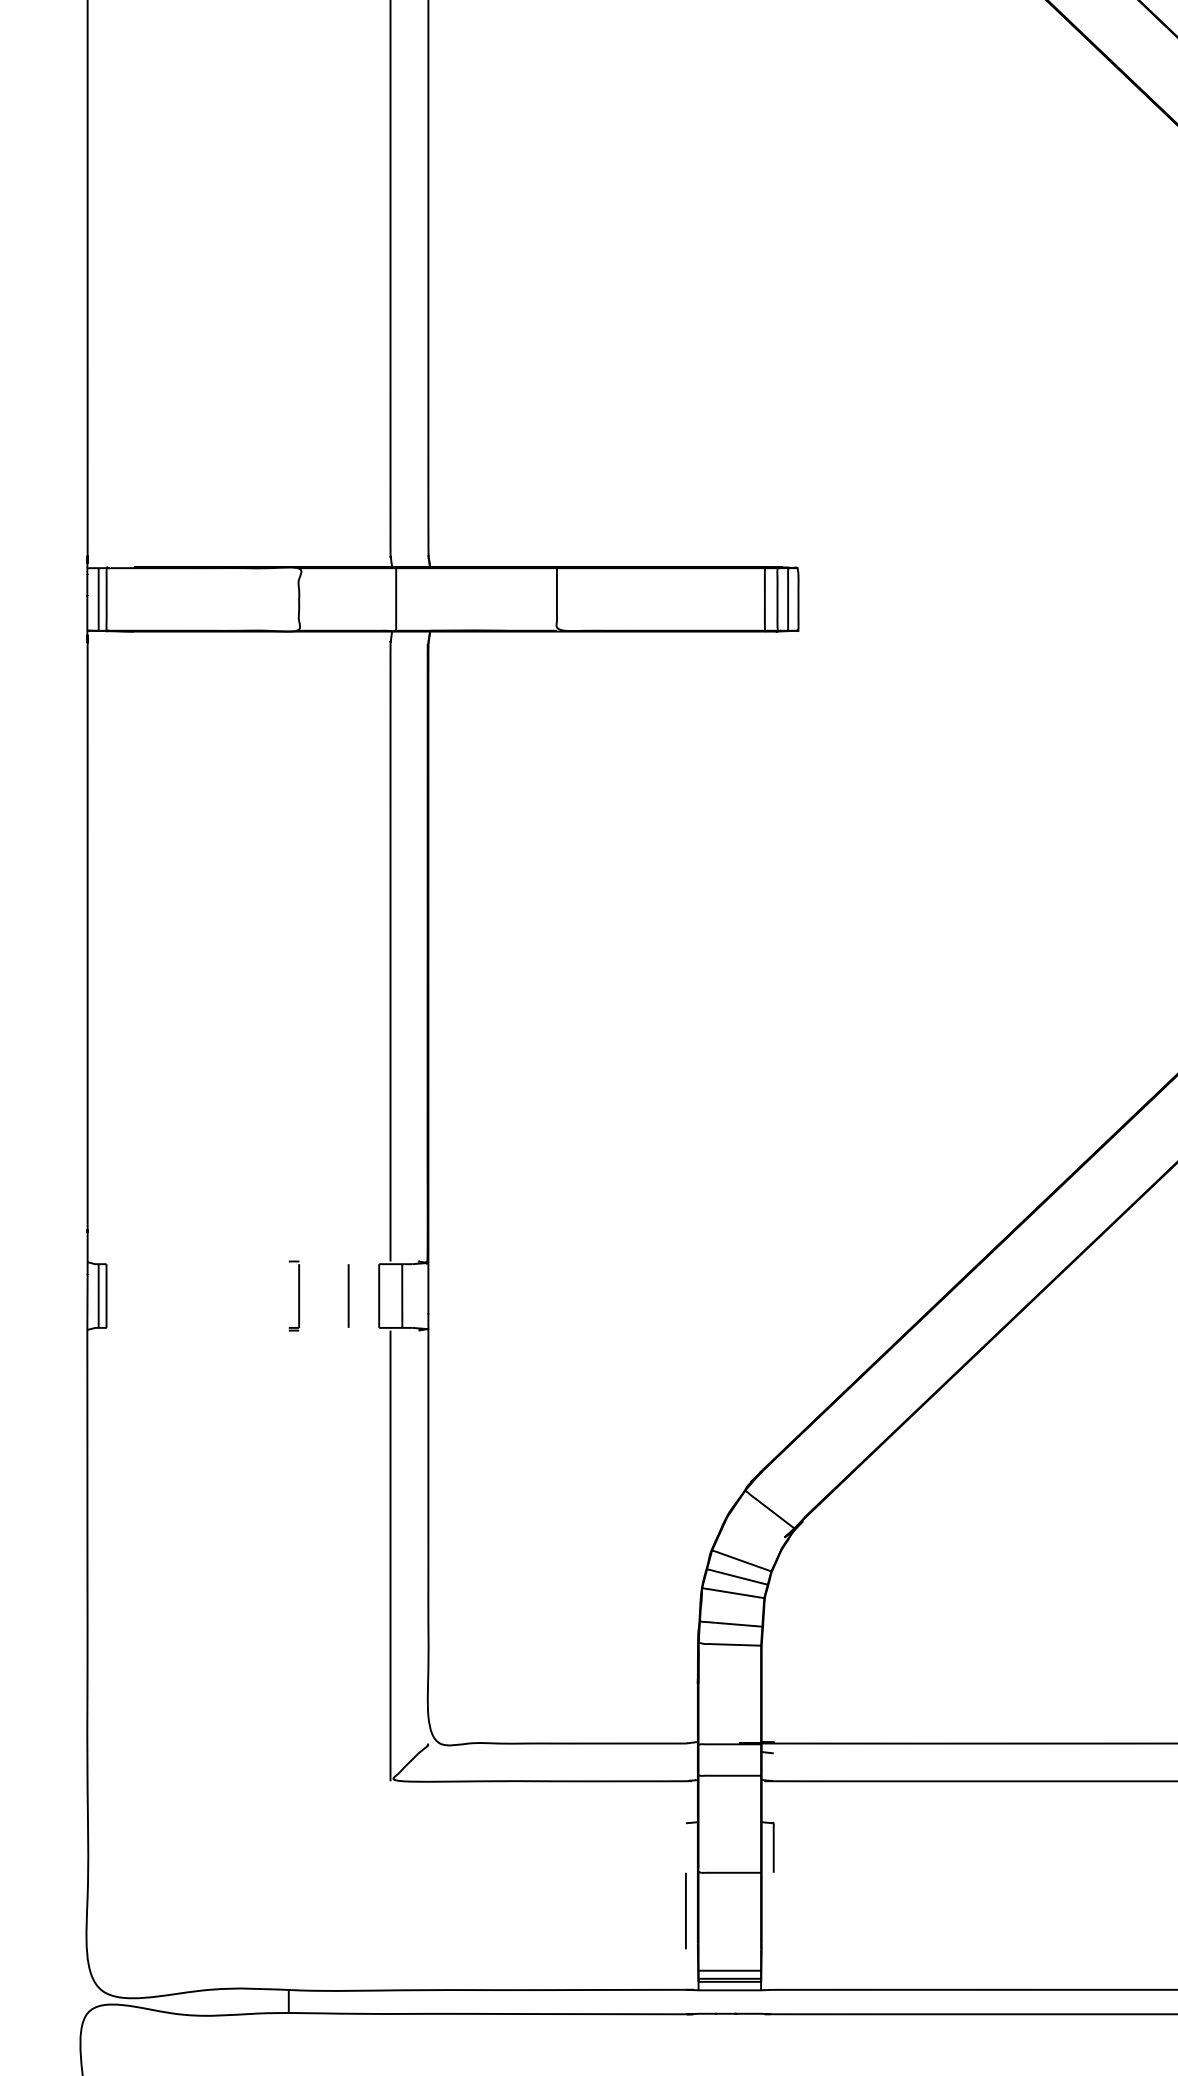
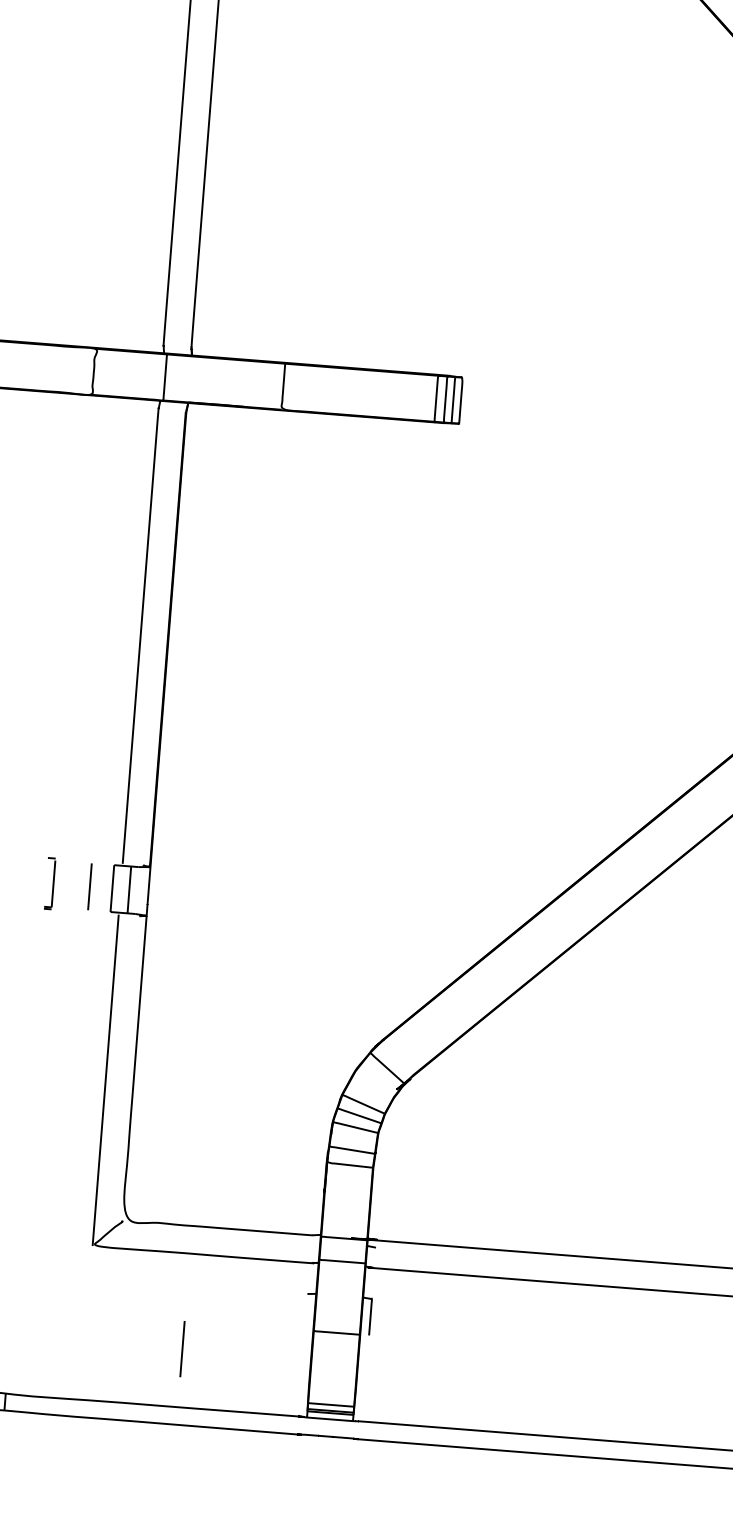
line: (685, 1910) -> (182, 1348), moved

